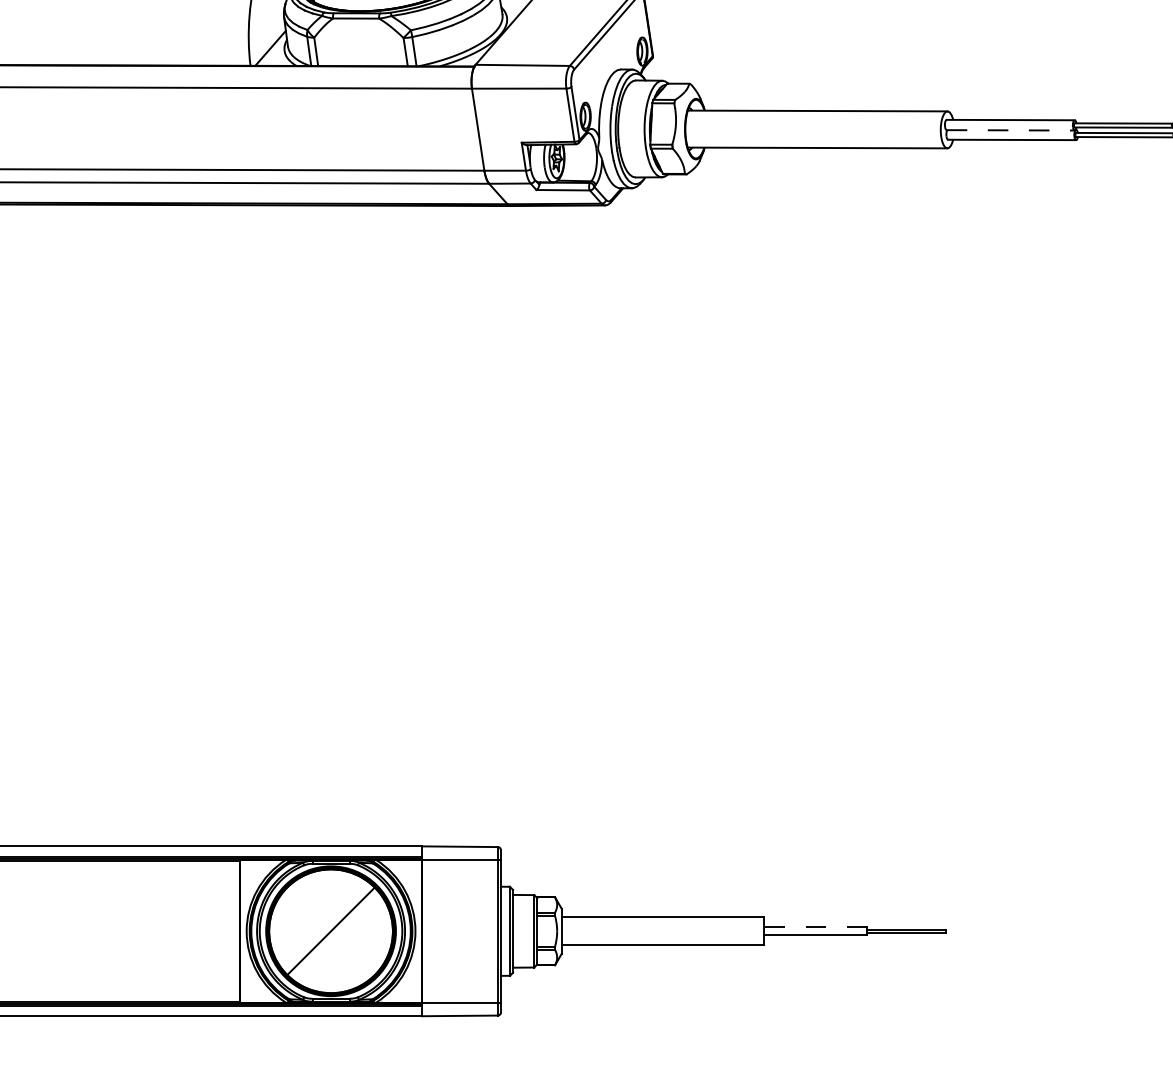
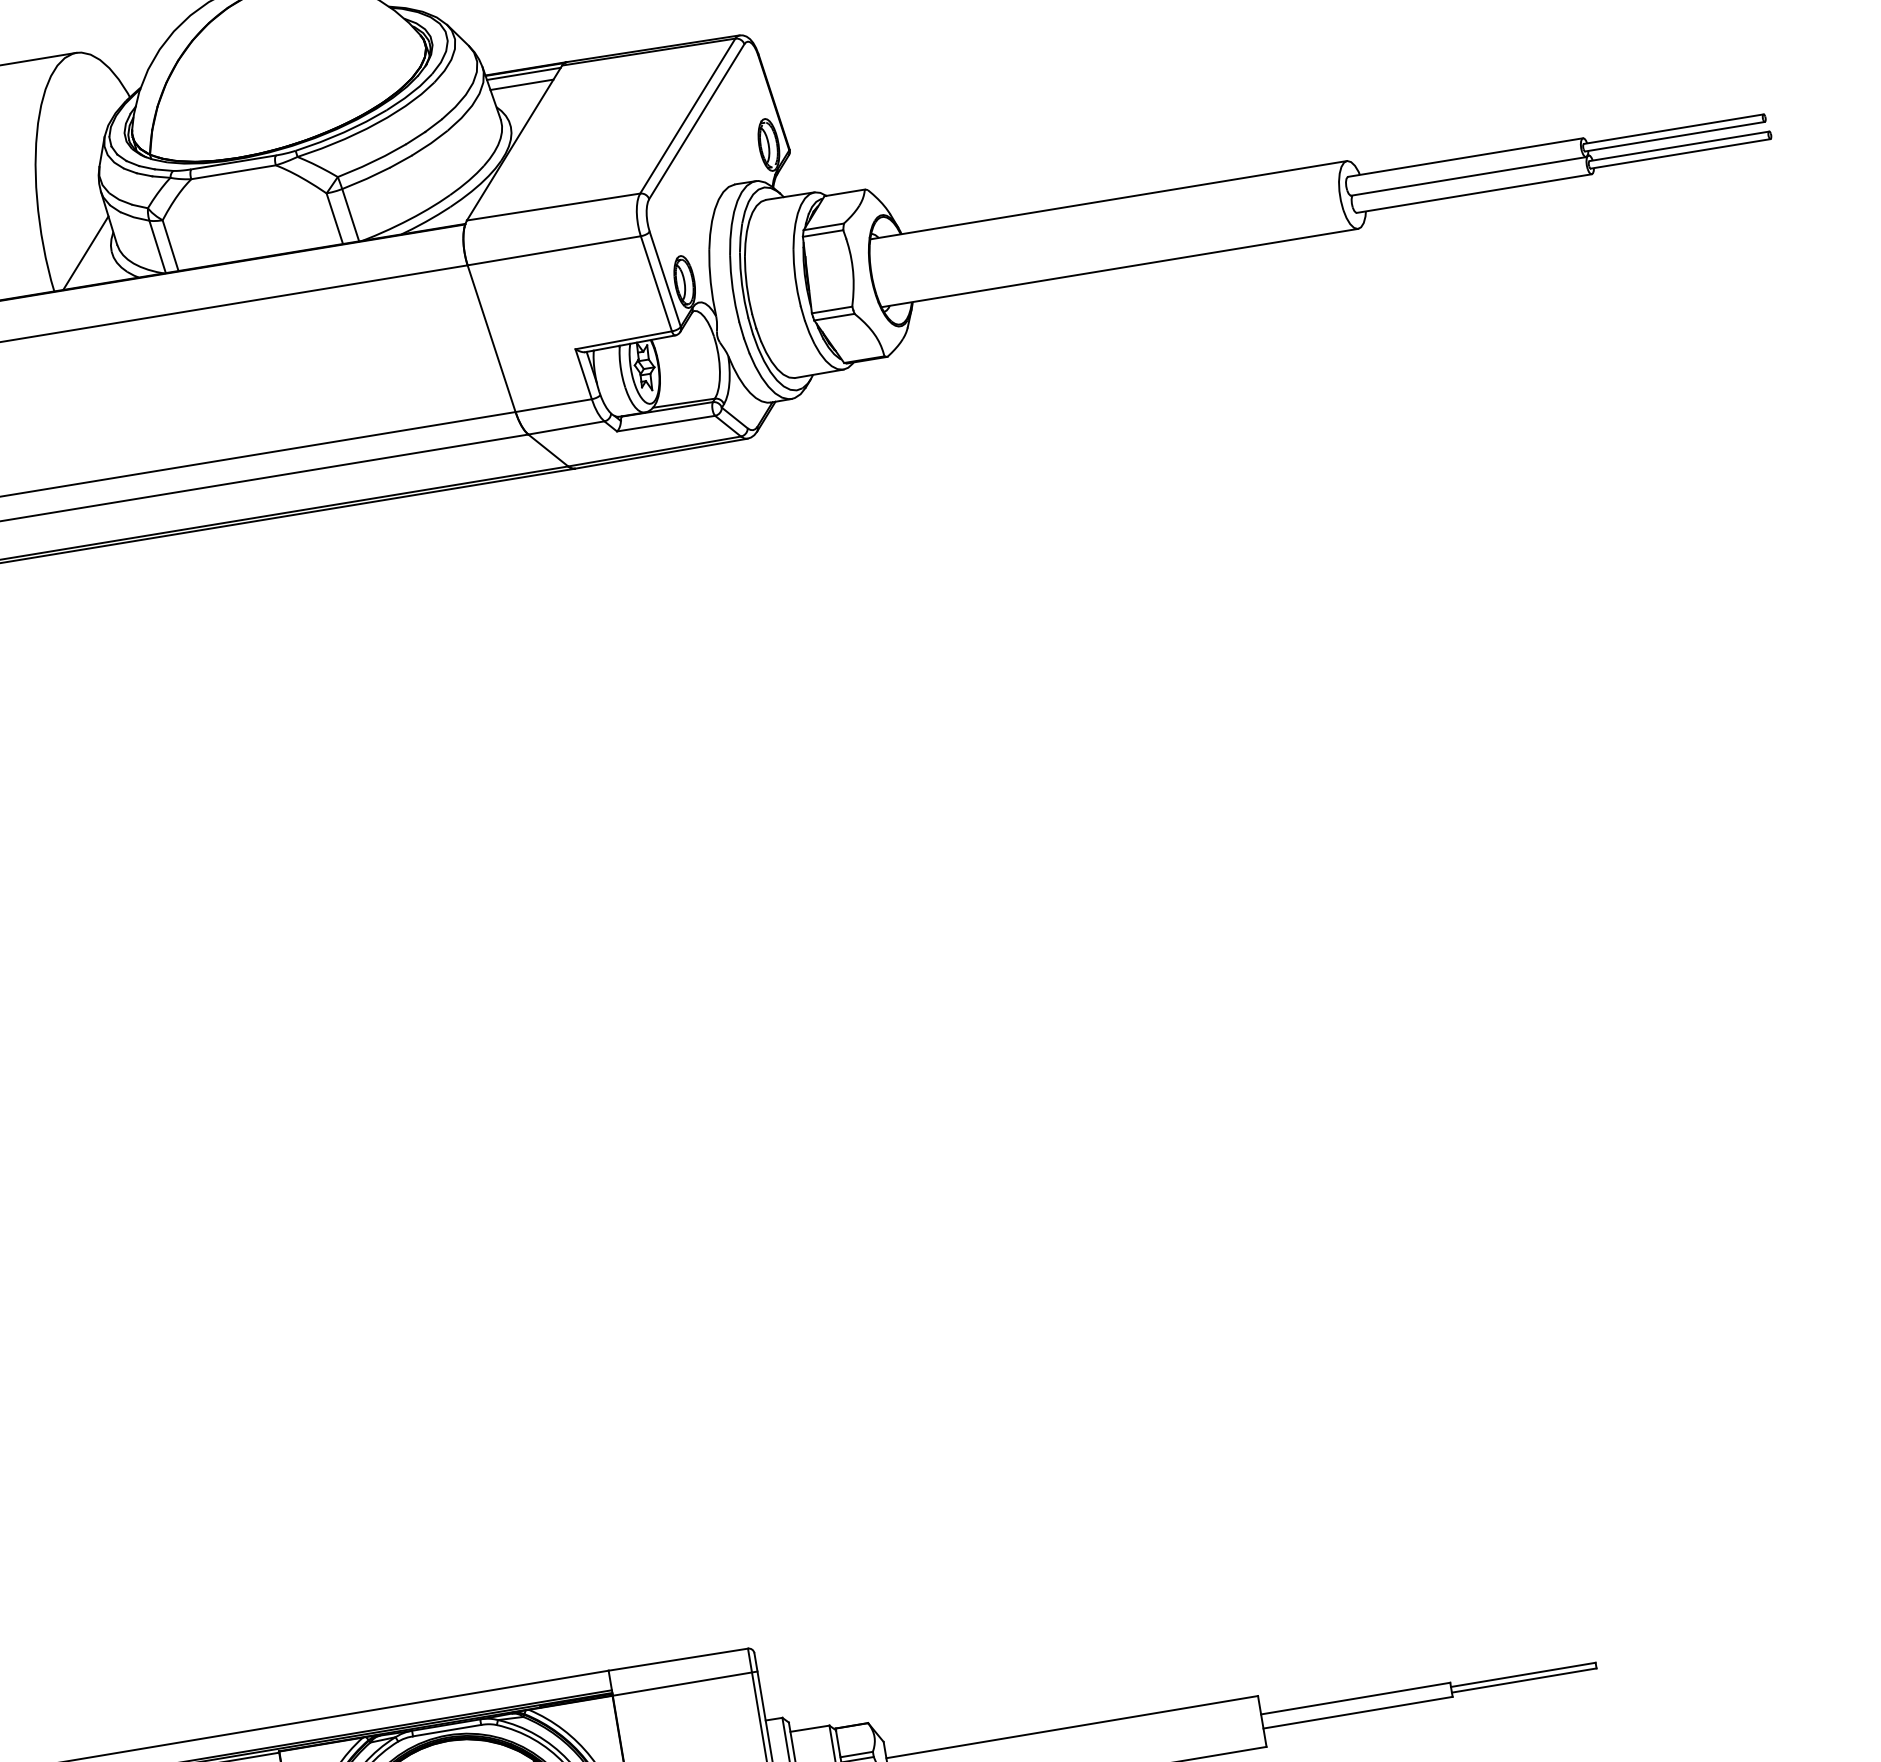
line: (1010, 130) -> (1468, 176), dashed -> solid
line: (815, 927) -> (1355, 1698), dashed -> solid

